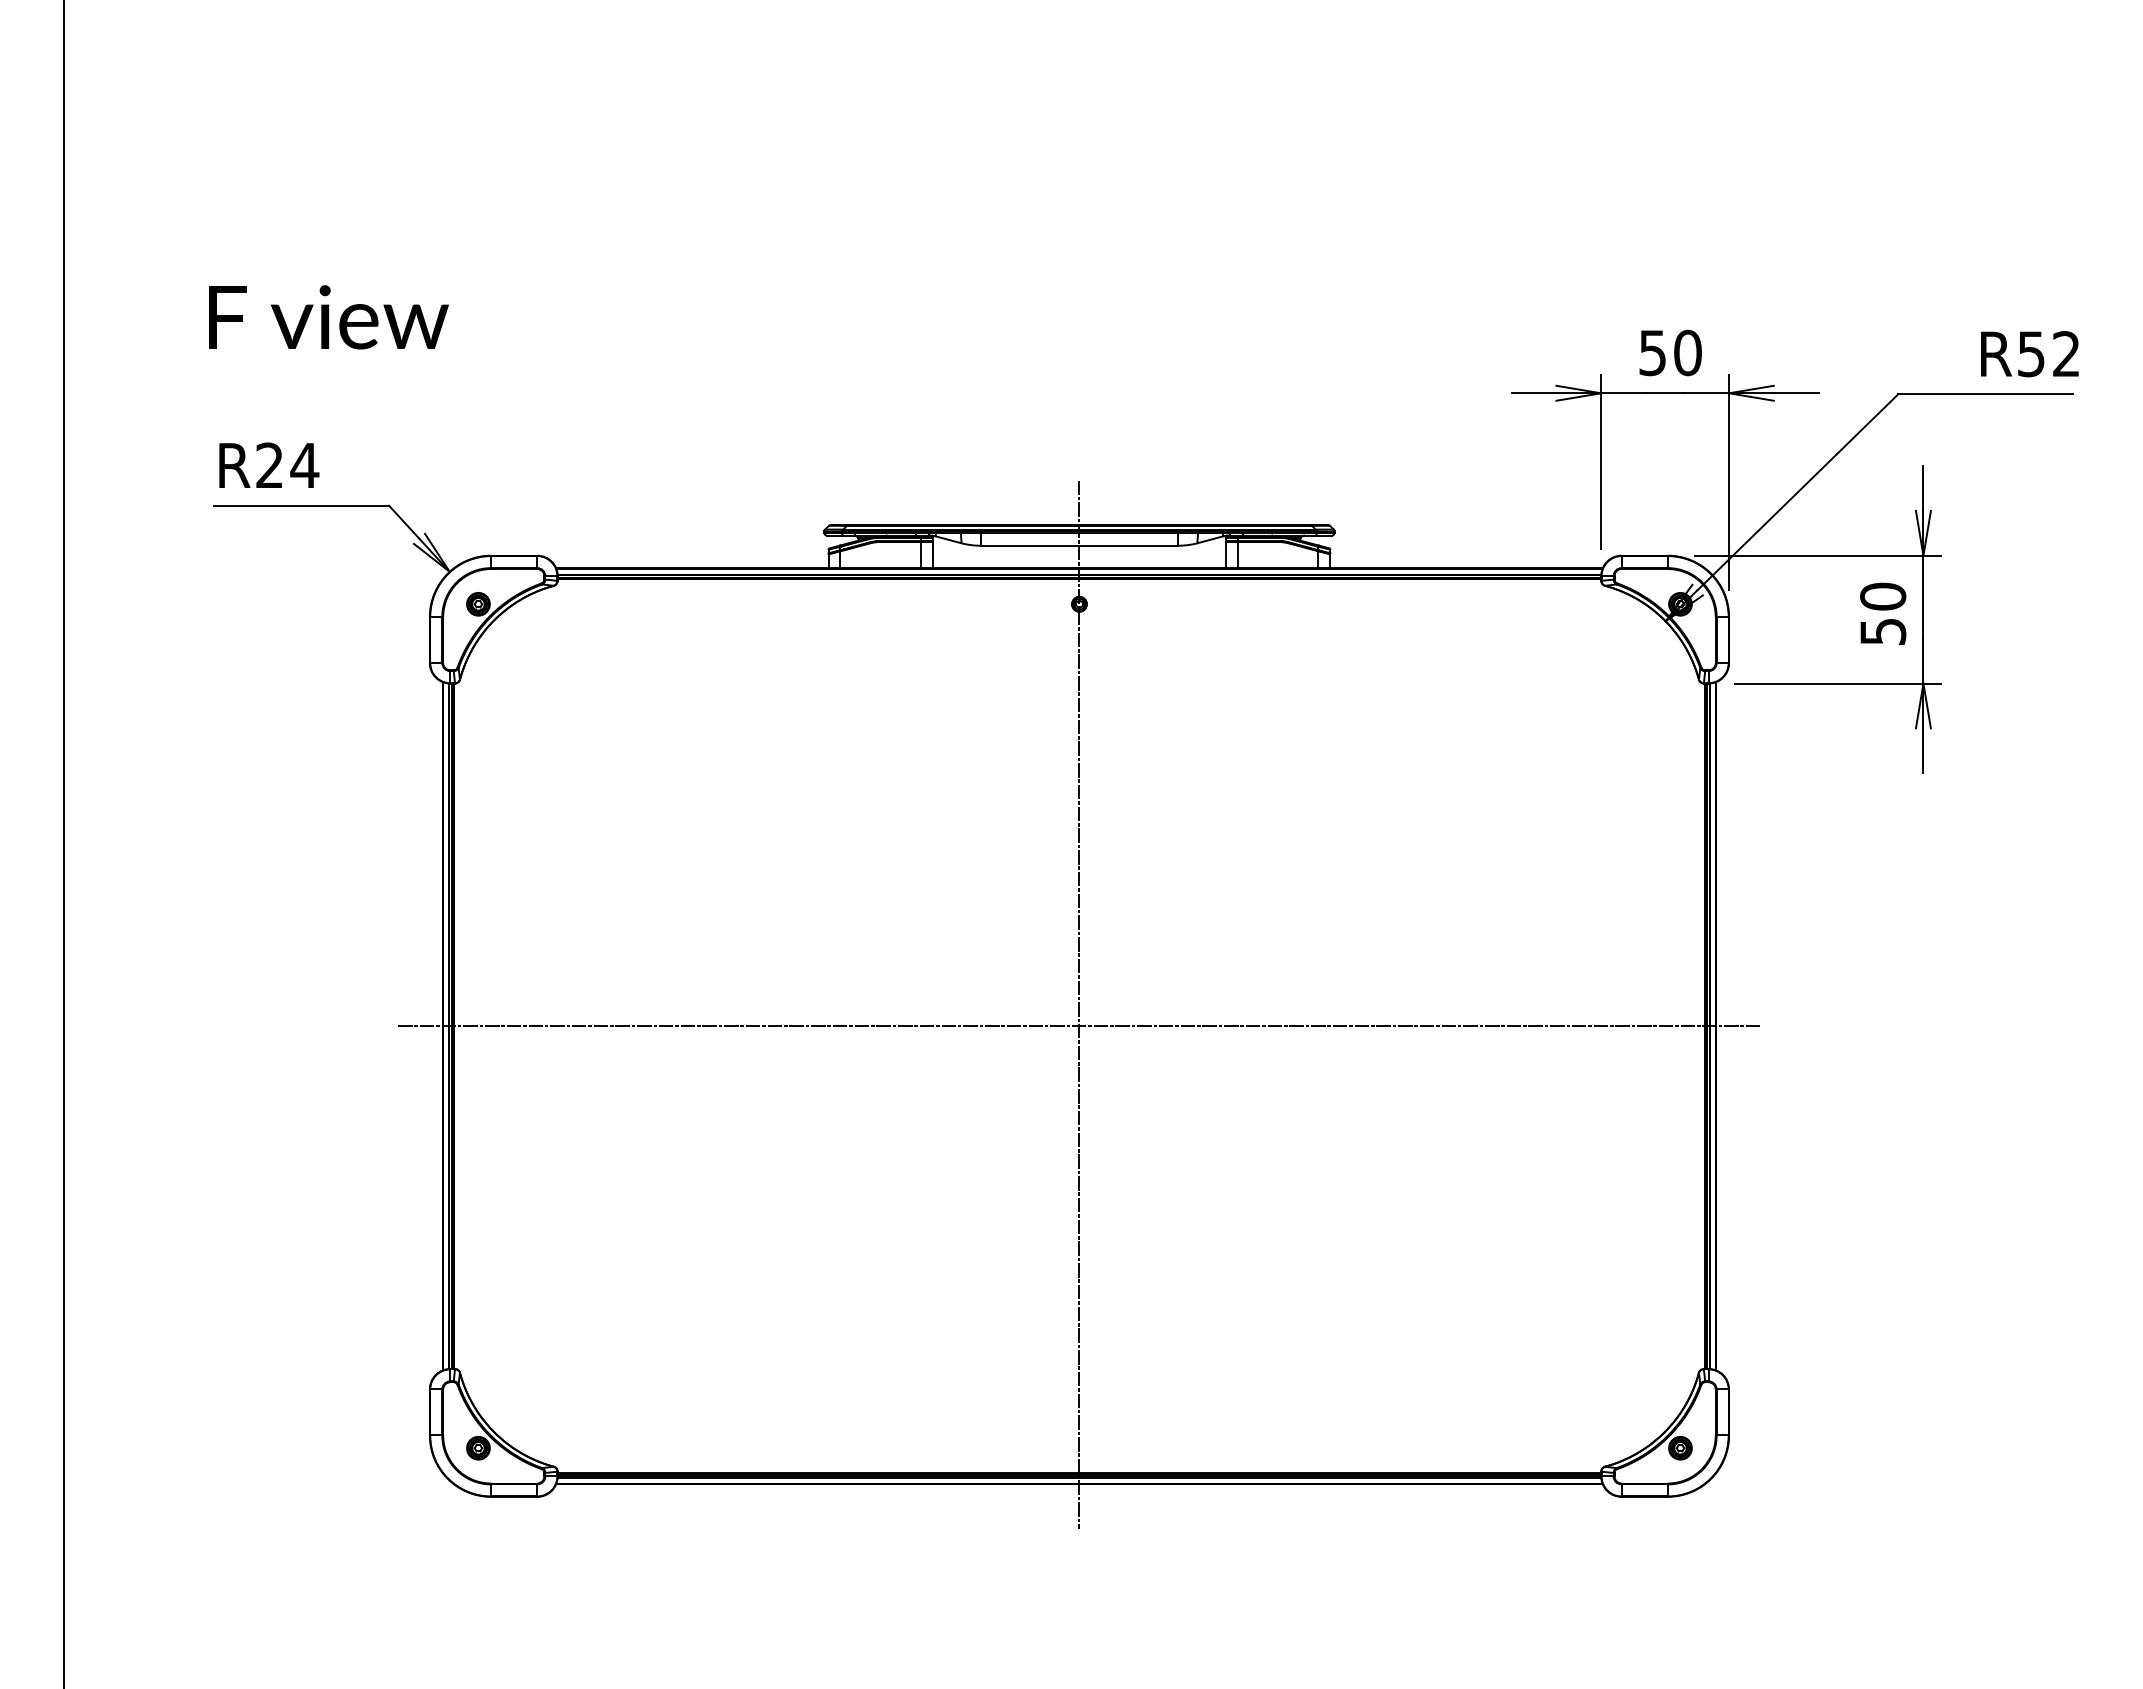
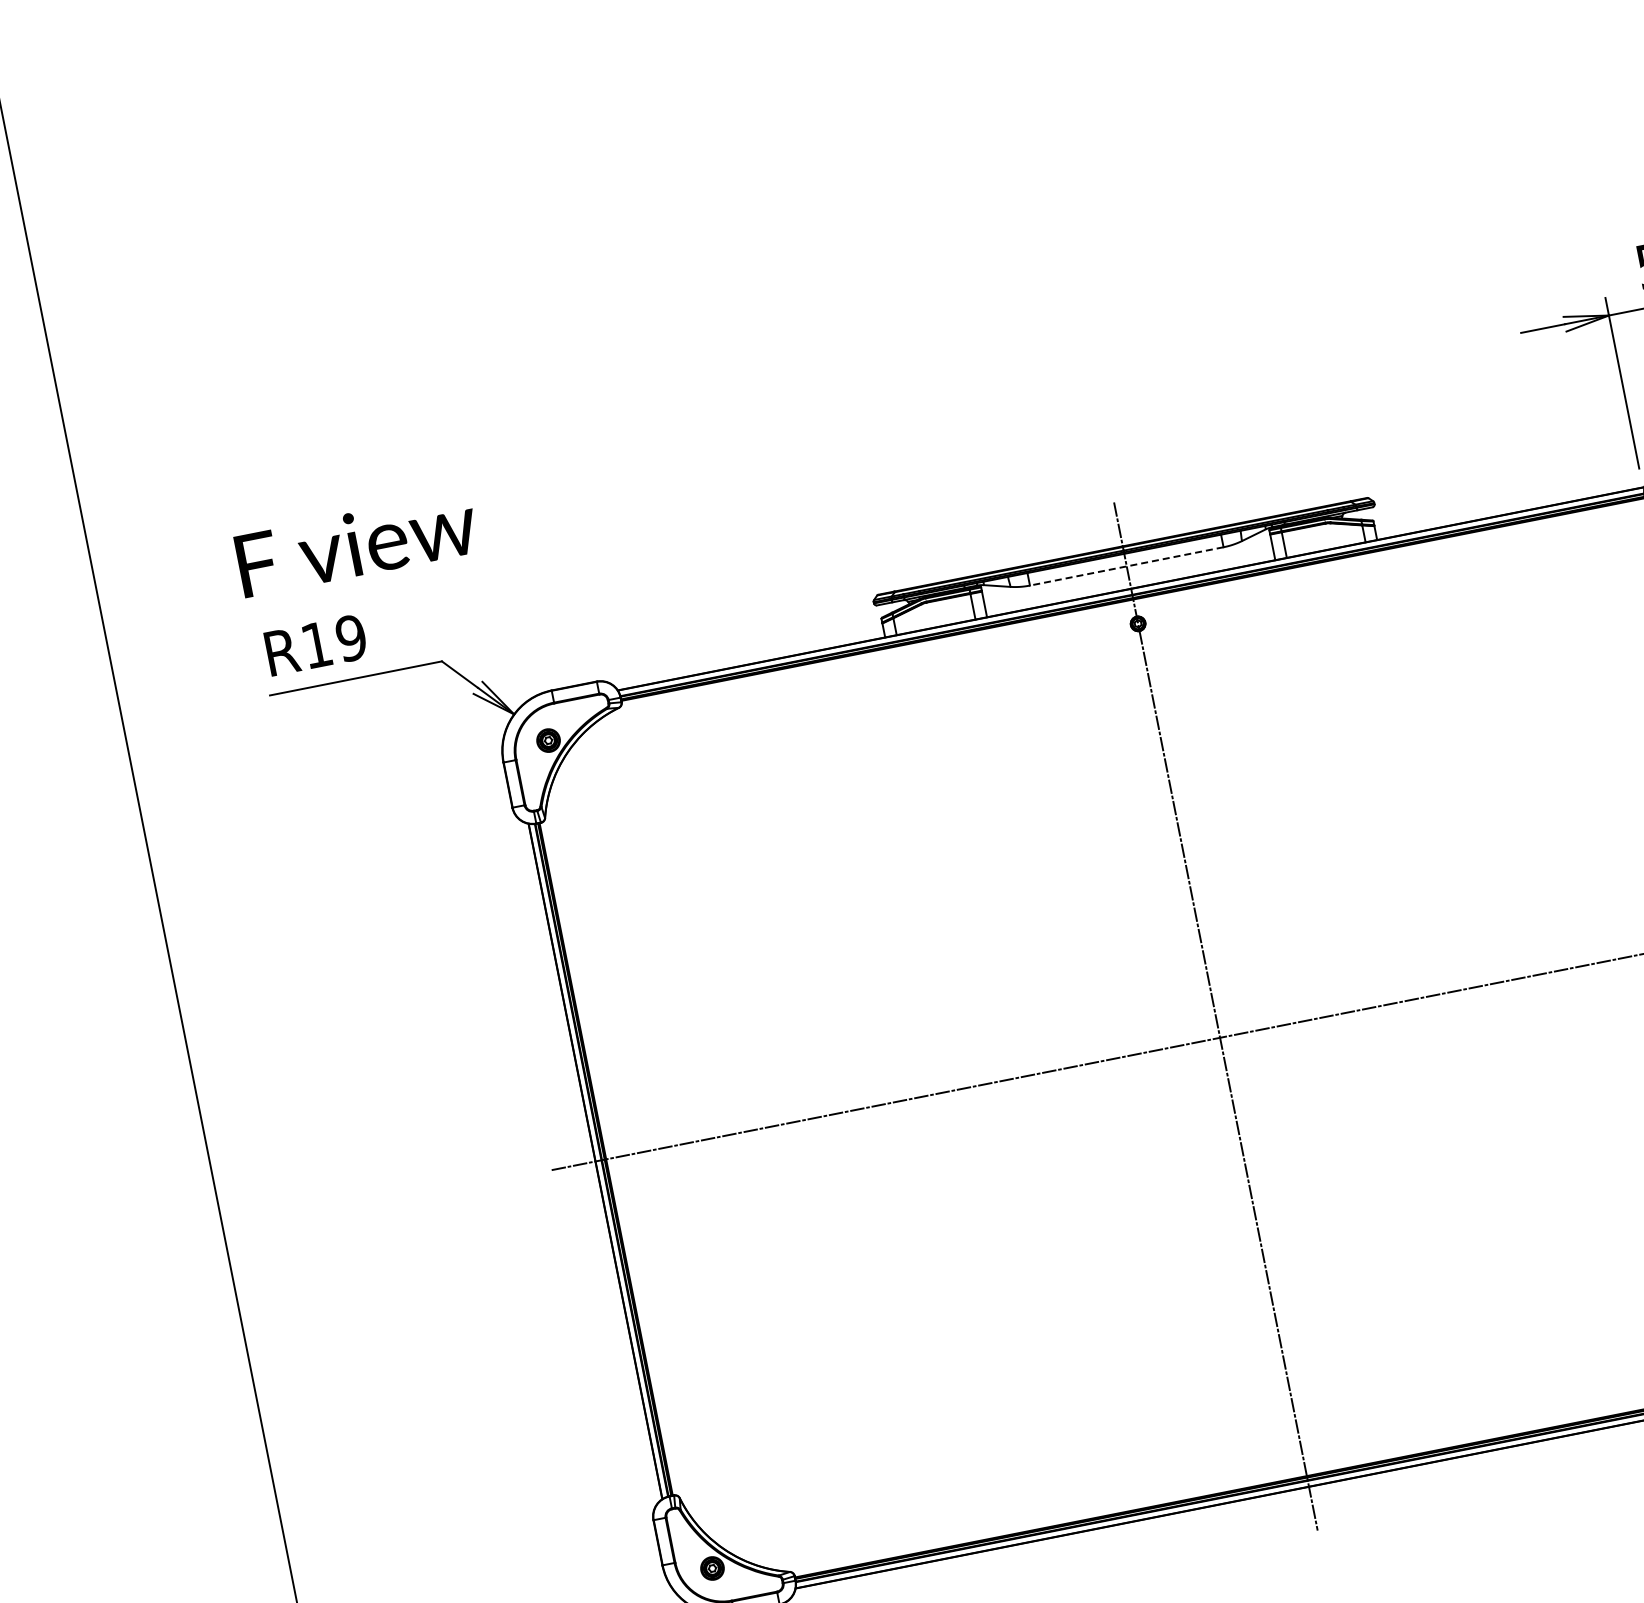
text: (328, 317) -> (356, 544), moved
text: (287, 465) -> (334, 641), R24 -> R19
line: (1079, 545) -> (1126, 566), solid -> dashed

